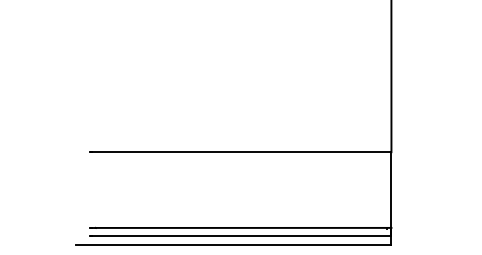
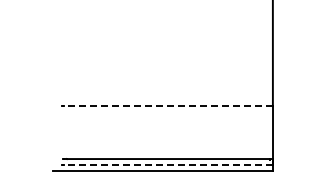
line: (241, 152) -> (168, 106), solid -> dashed
line: (241, 235) -> (168, 164), solid -> dashed

